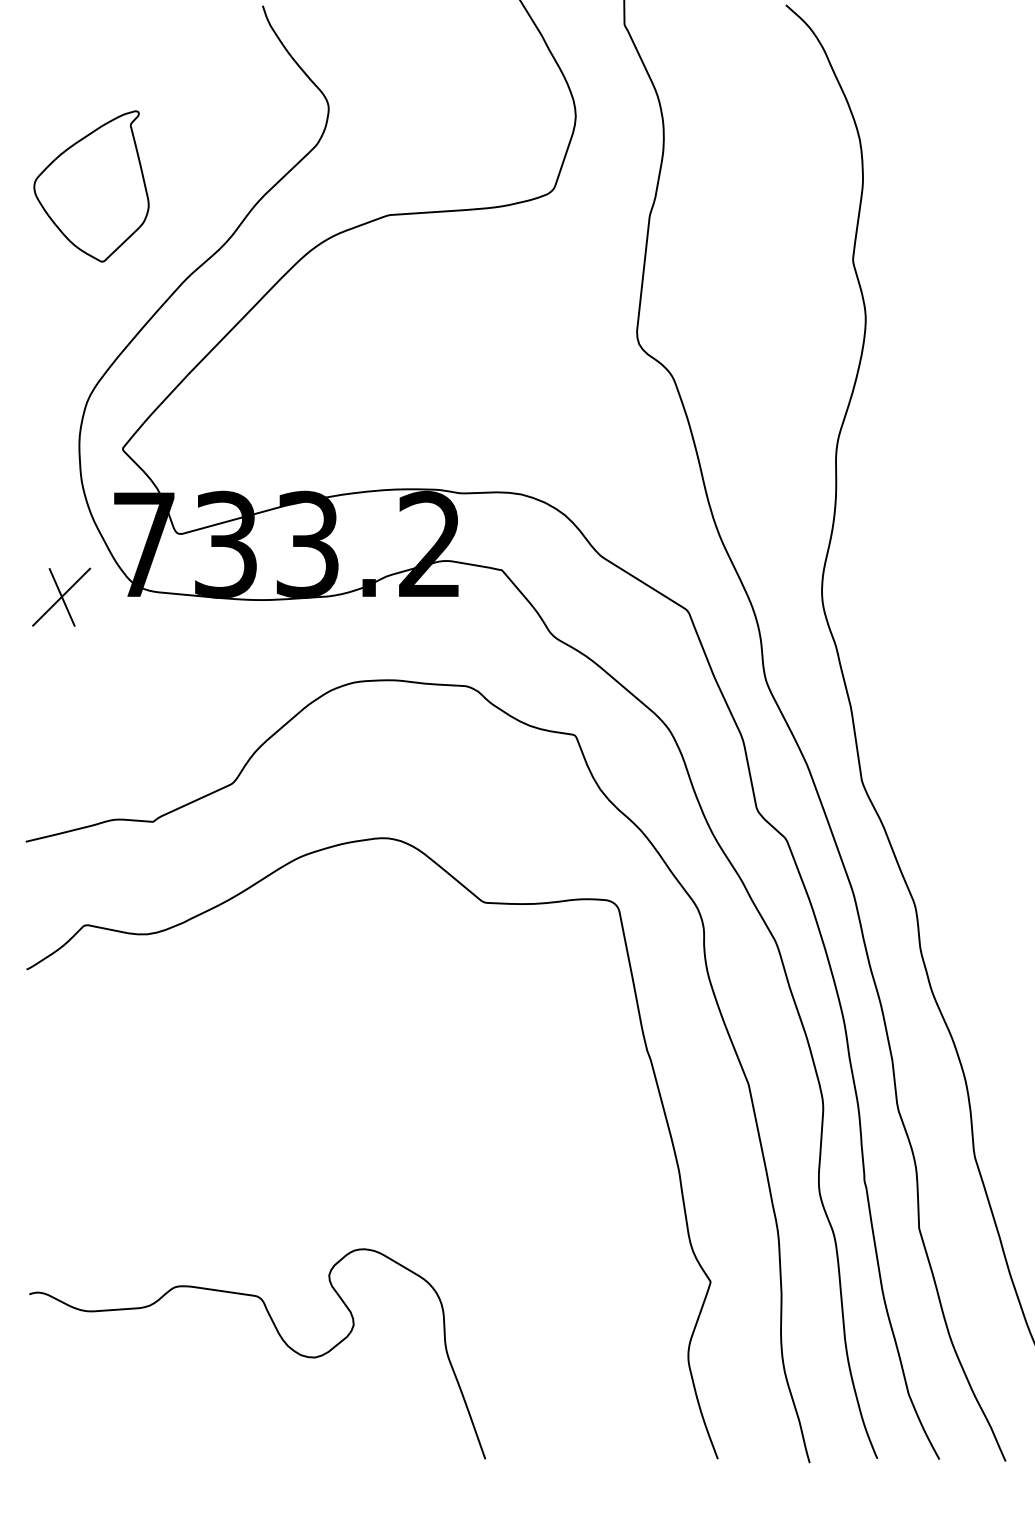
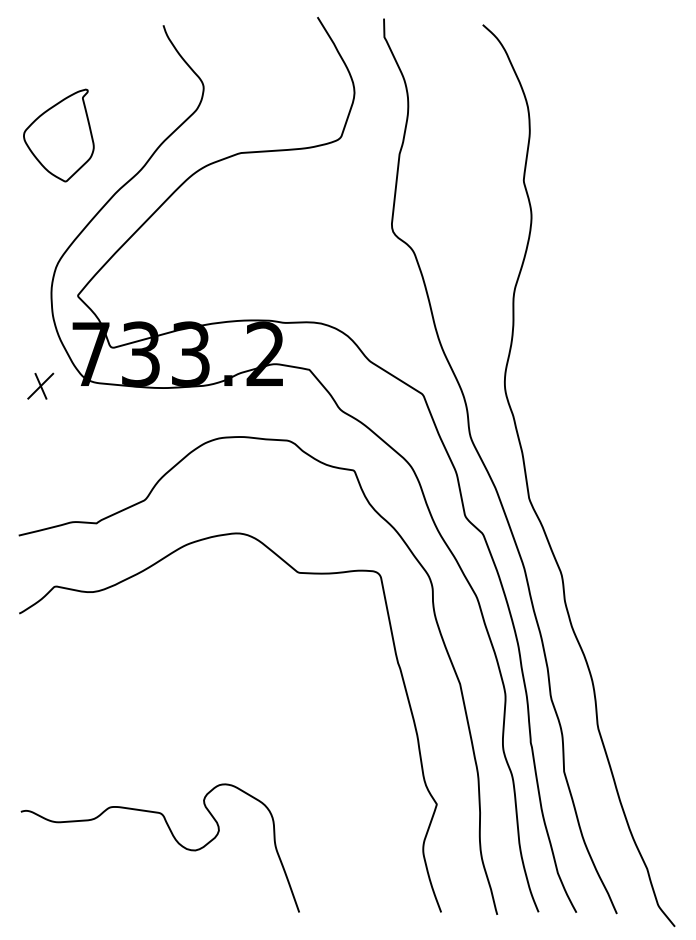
part: (61, 595) -> (40, 385), size x0.71

